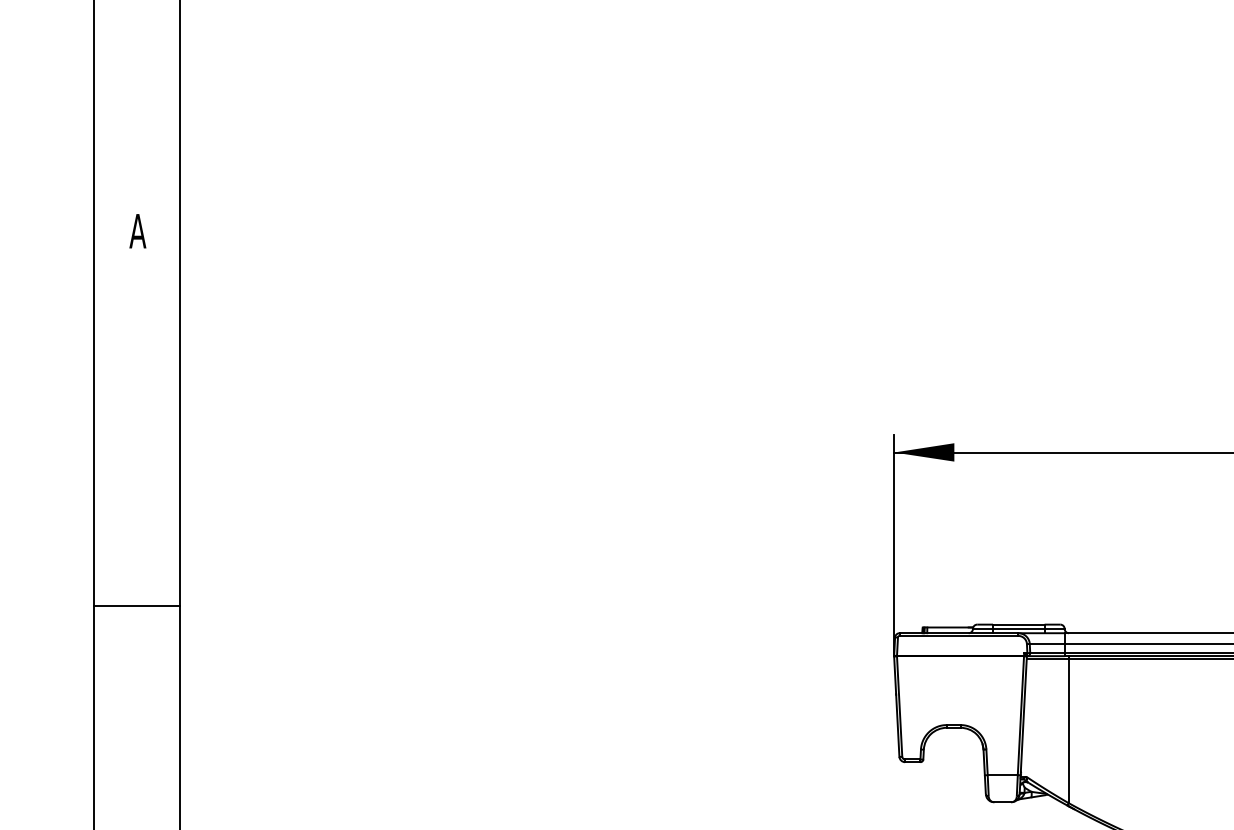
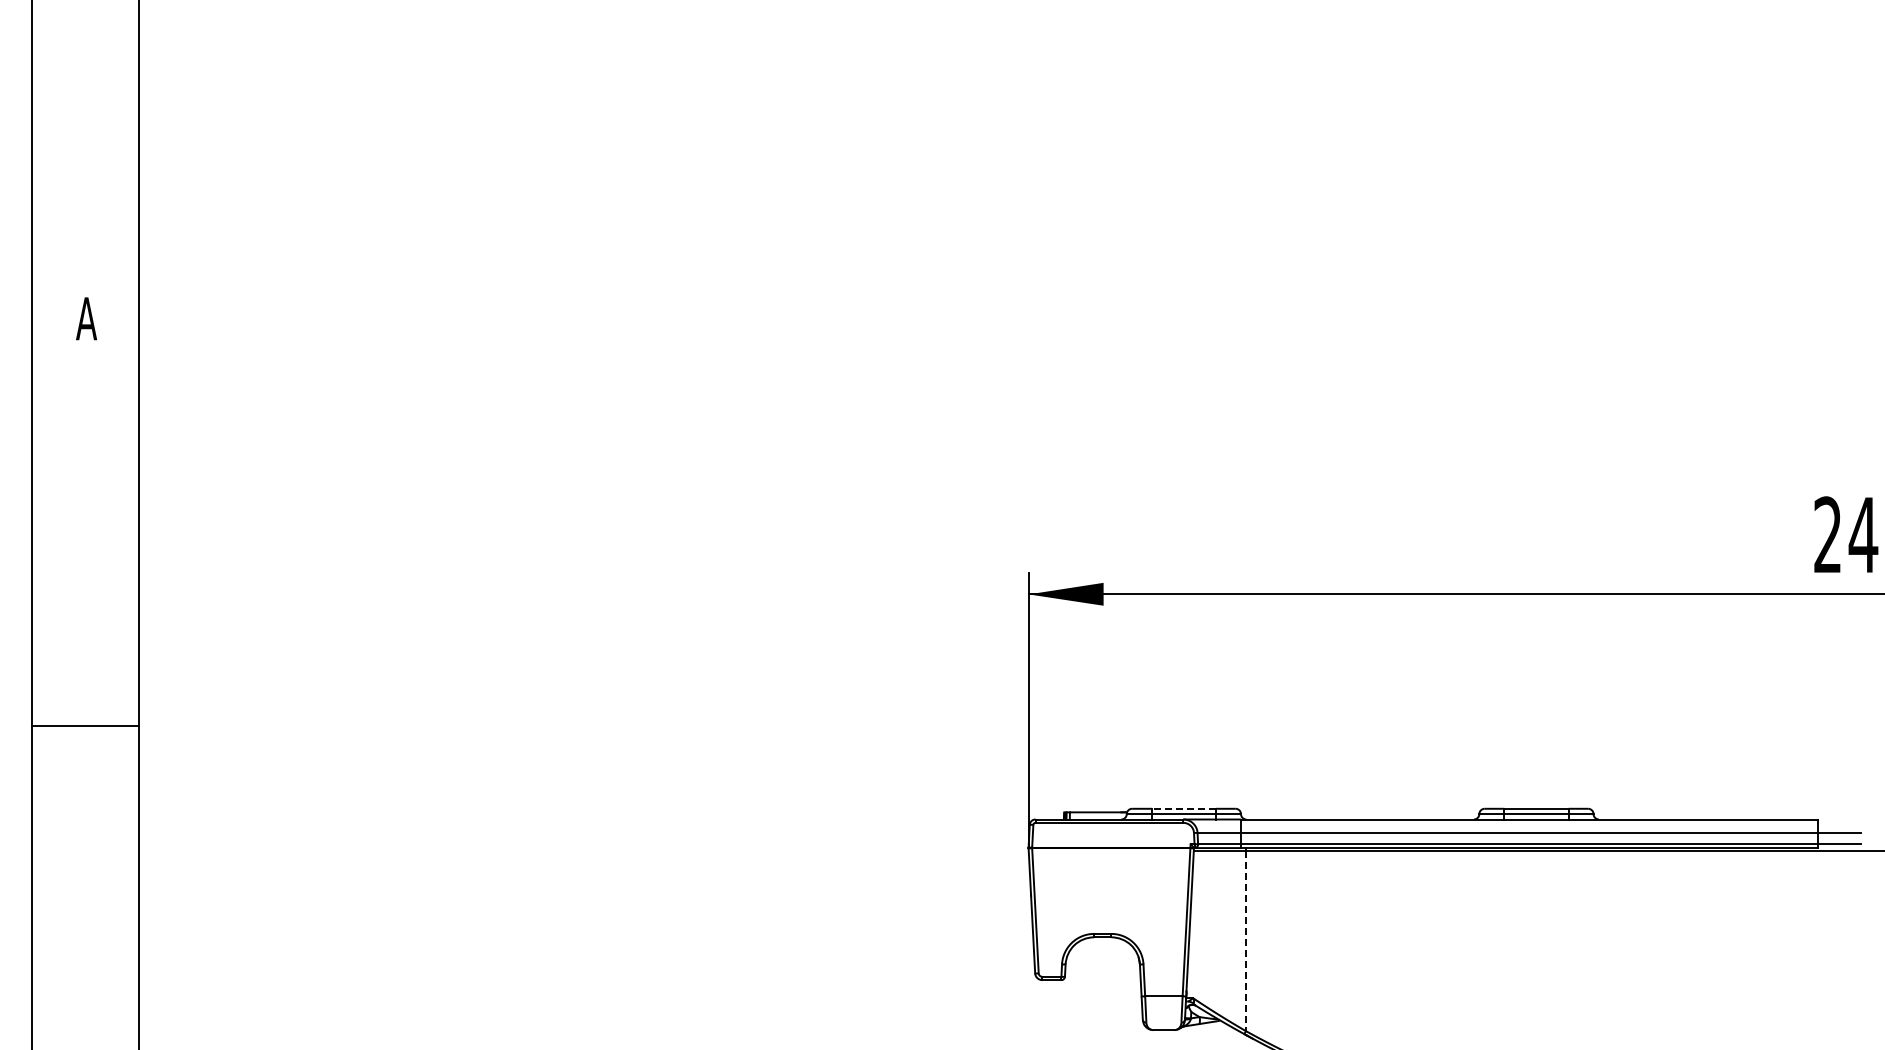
line: (136, 605) -> (84, 725), moved
line: (1018, 624) -> (1183, 808), solid -> dashed
line: (1069, 731) -> (1246, 941), solid -> dashed

